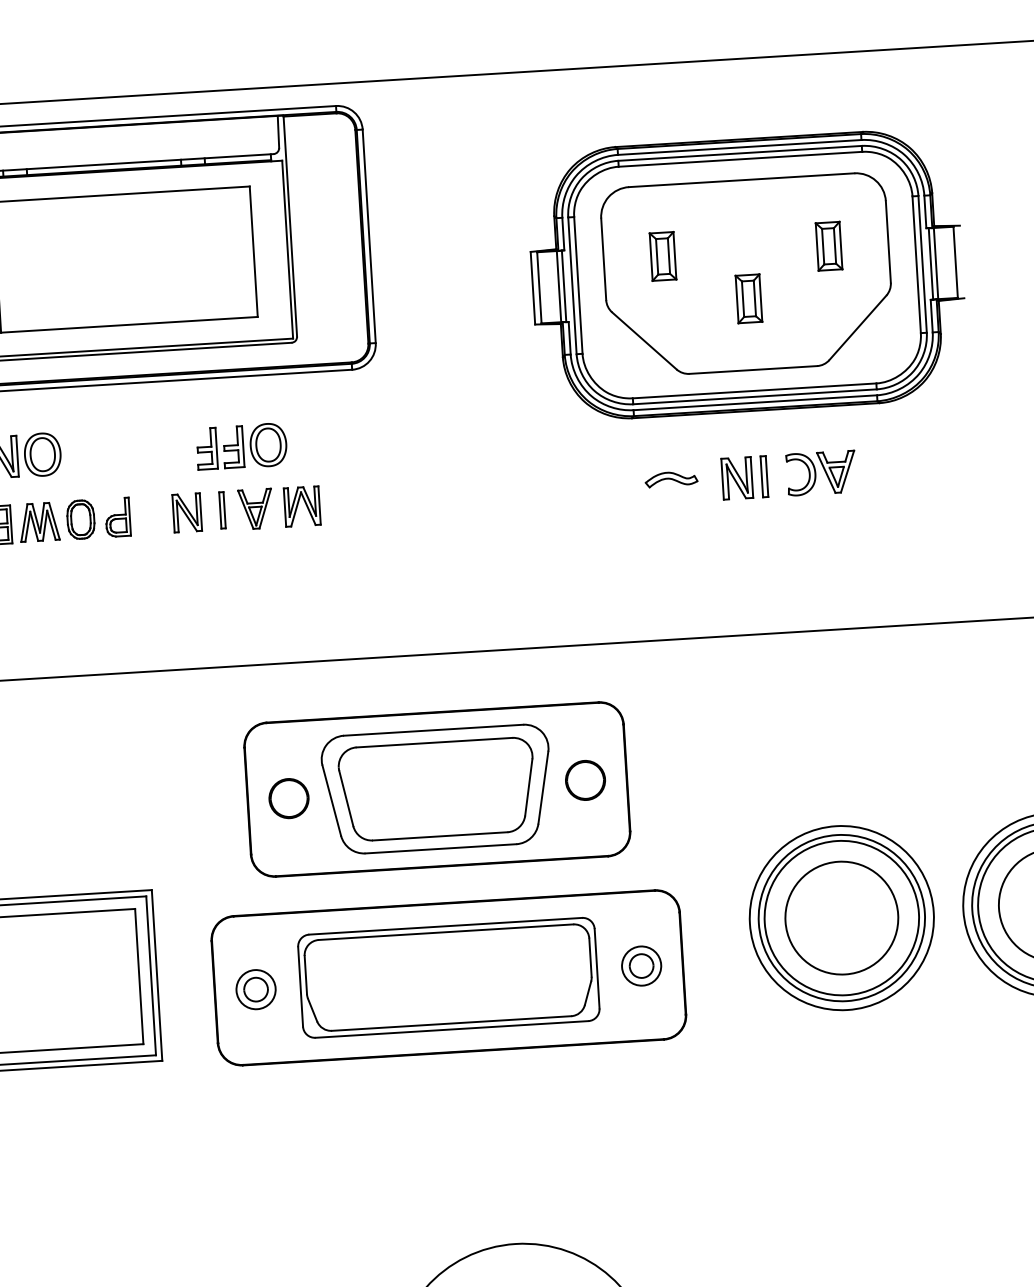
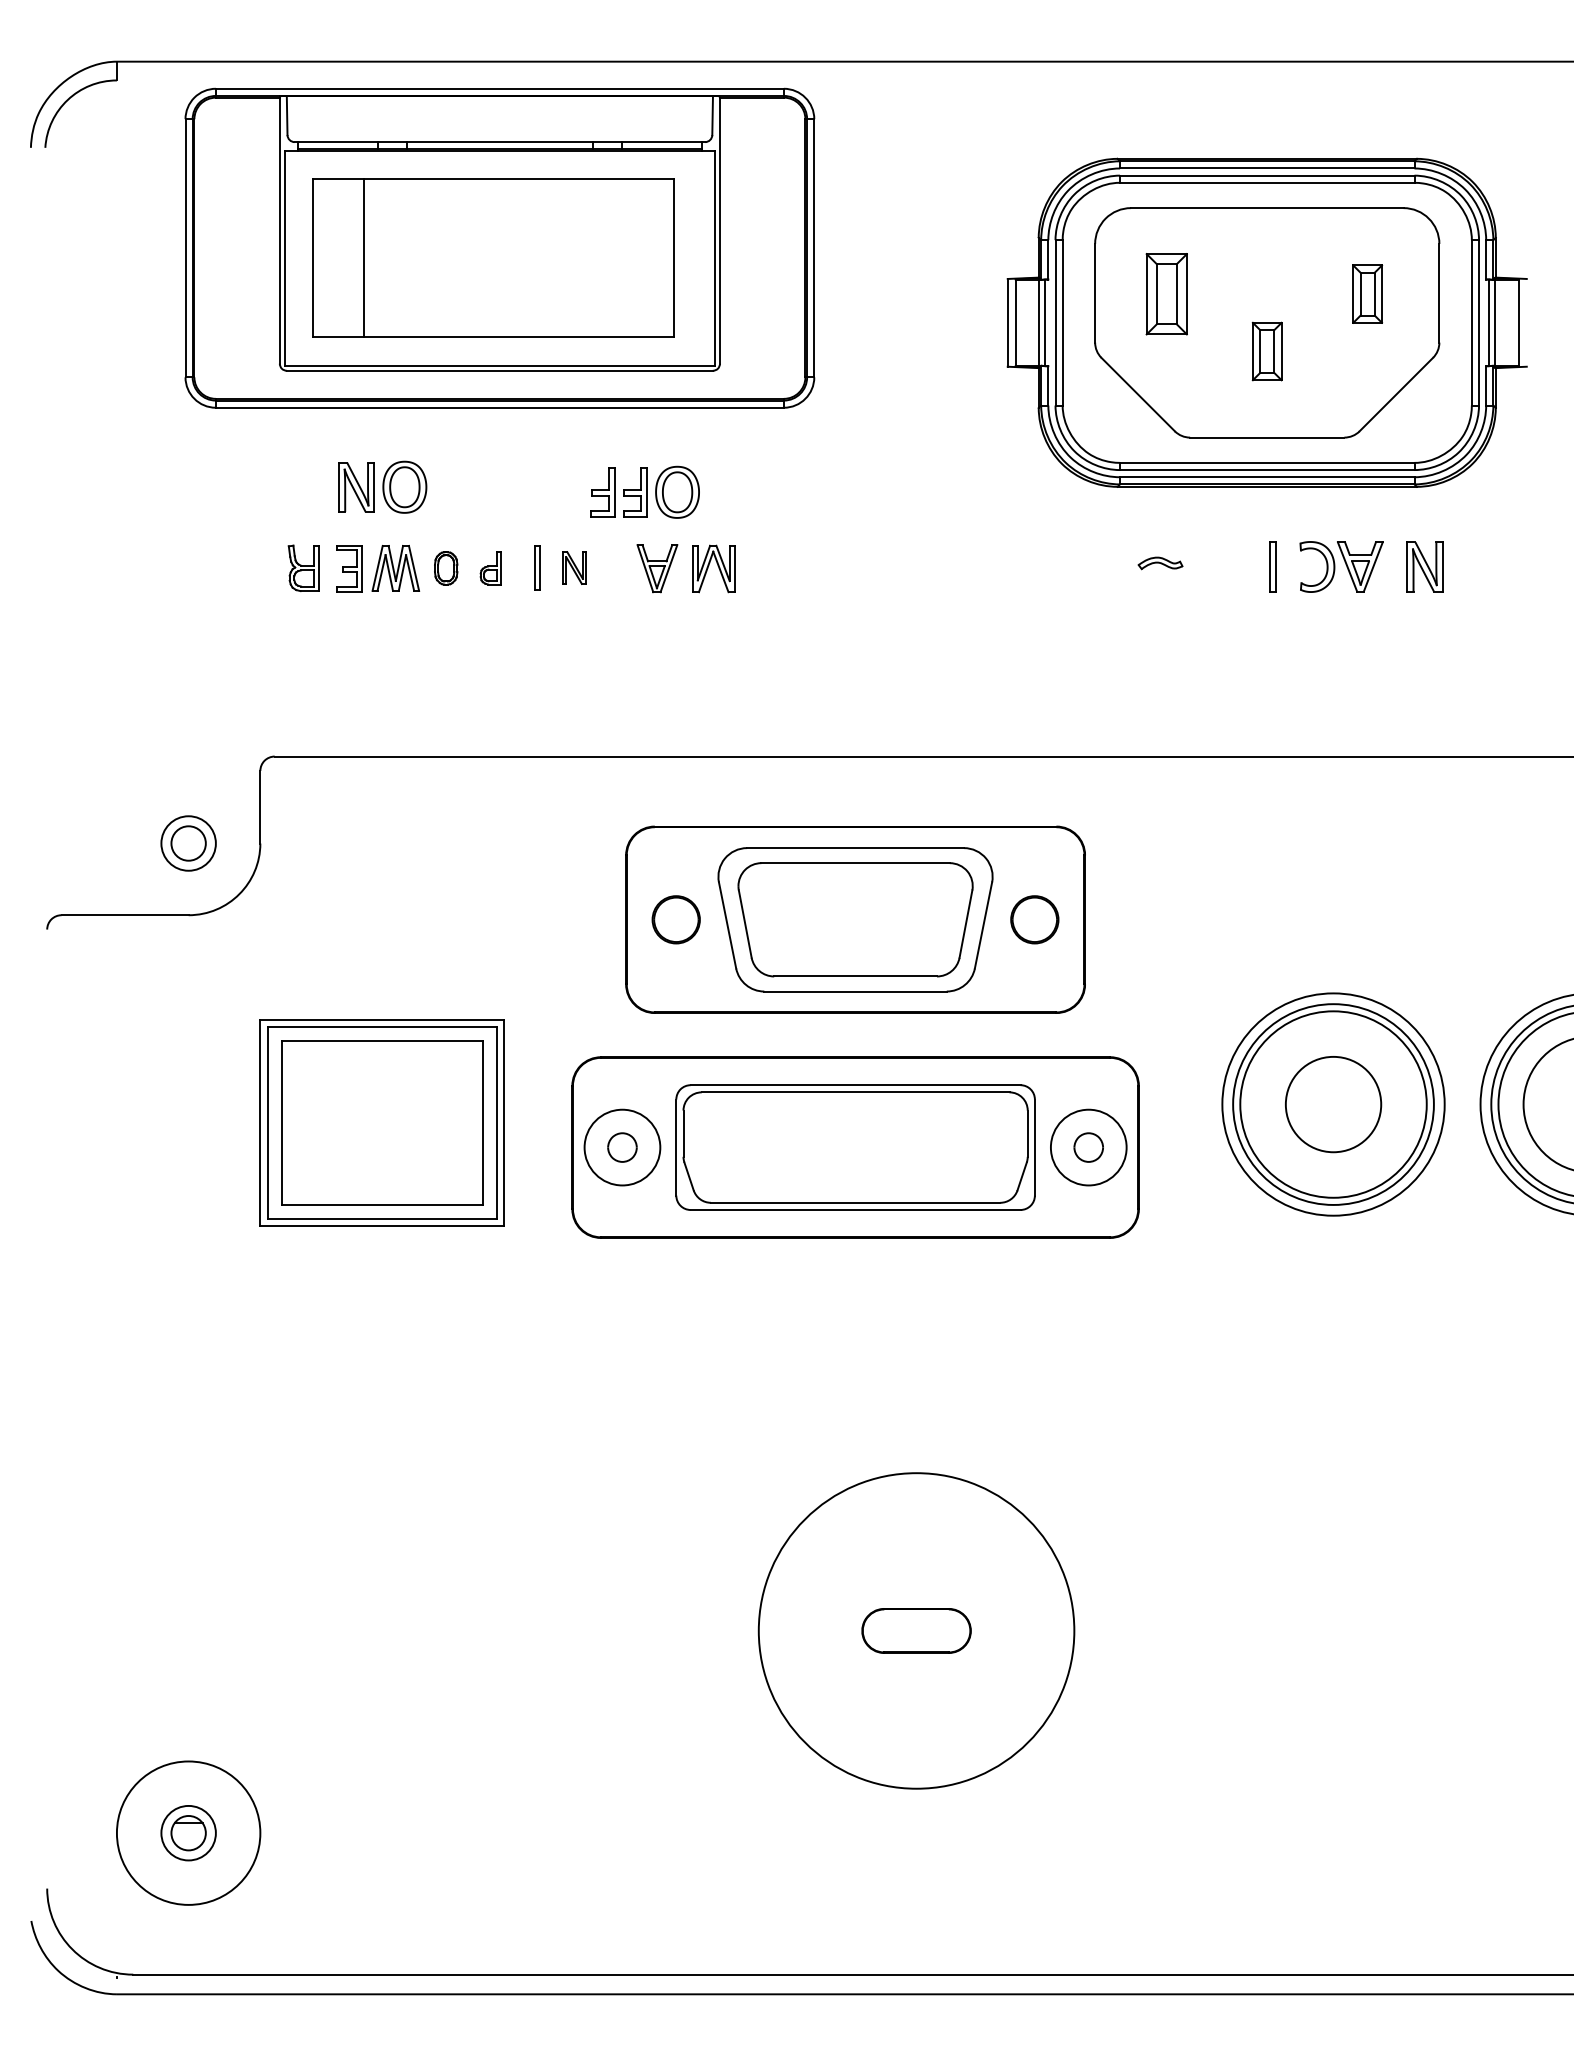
part: (662, 255) -> (1166, 293), size x1.4
part: (736, 477) -> (1424, 566), moved
part: (671, 479) -> (1160, 563), size x0.7
part: (222, 510) -> (537, 567), moved
part: (187, 512) -> (574, 567), size x0.7
part: (117, 517) -> (490, 568), size x0.7
part: (81, 519) -> (446, 568), size x0.7
circle: (841, 918) -> (1333, 1104), size x0.7
circle: (641, 966) -> (1088, 1147), size x1.6
circle: (256, 989) -> (622, 1147), size x1.6

